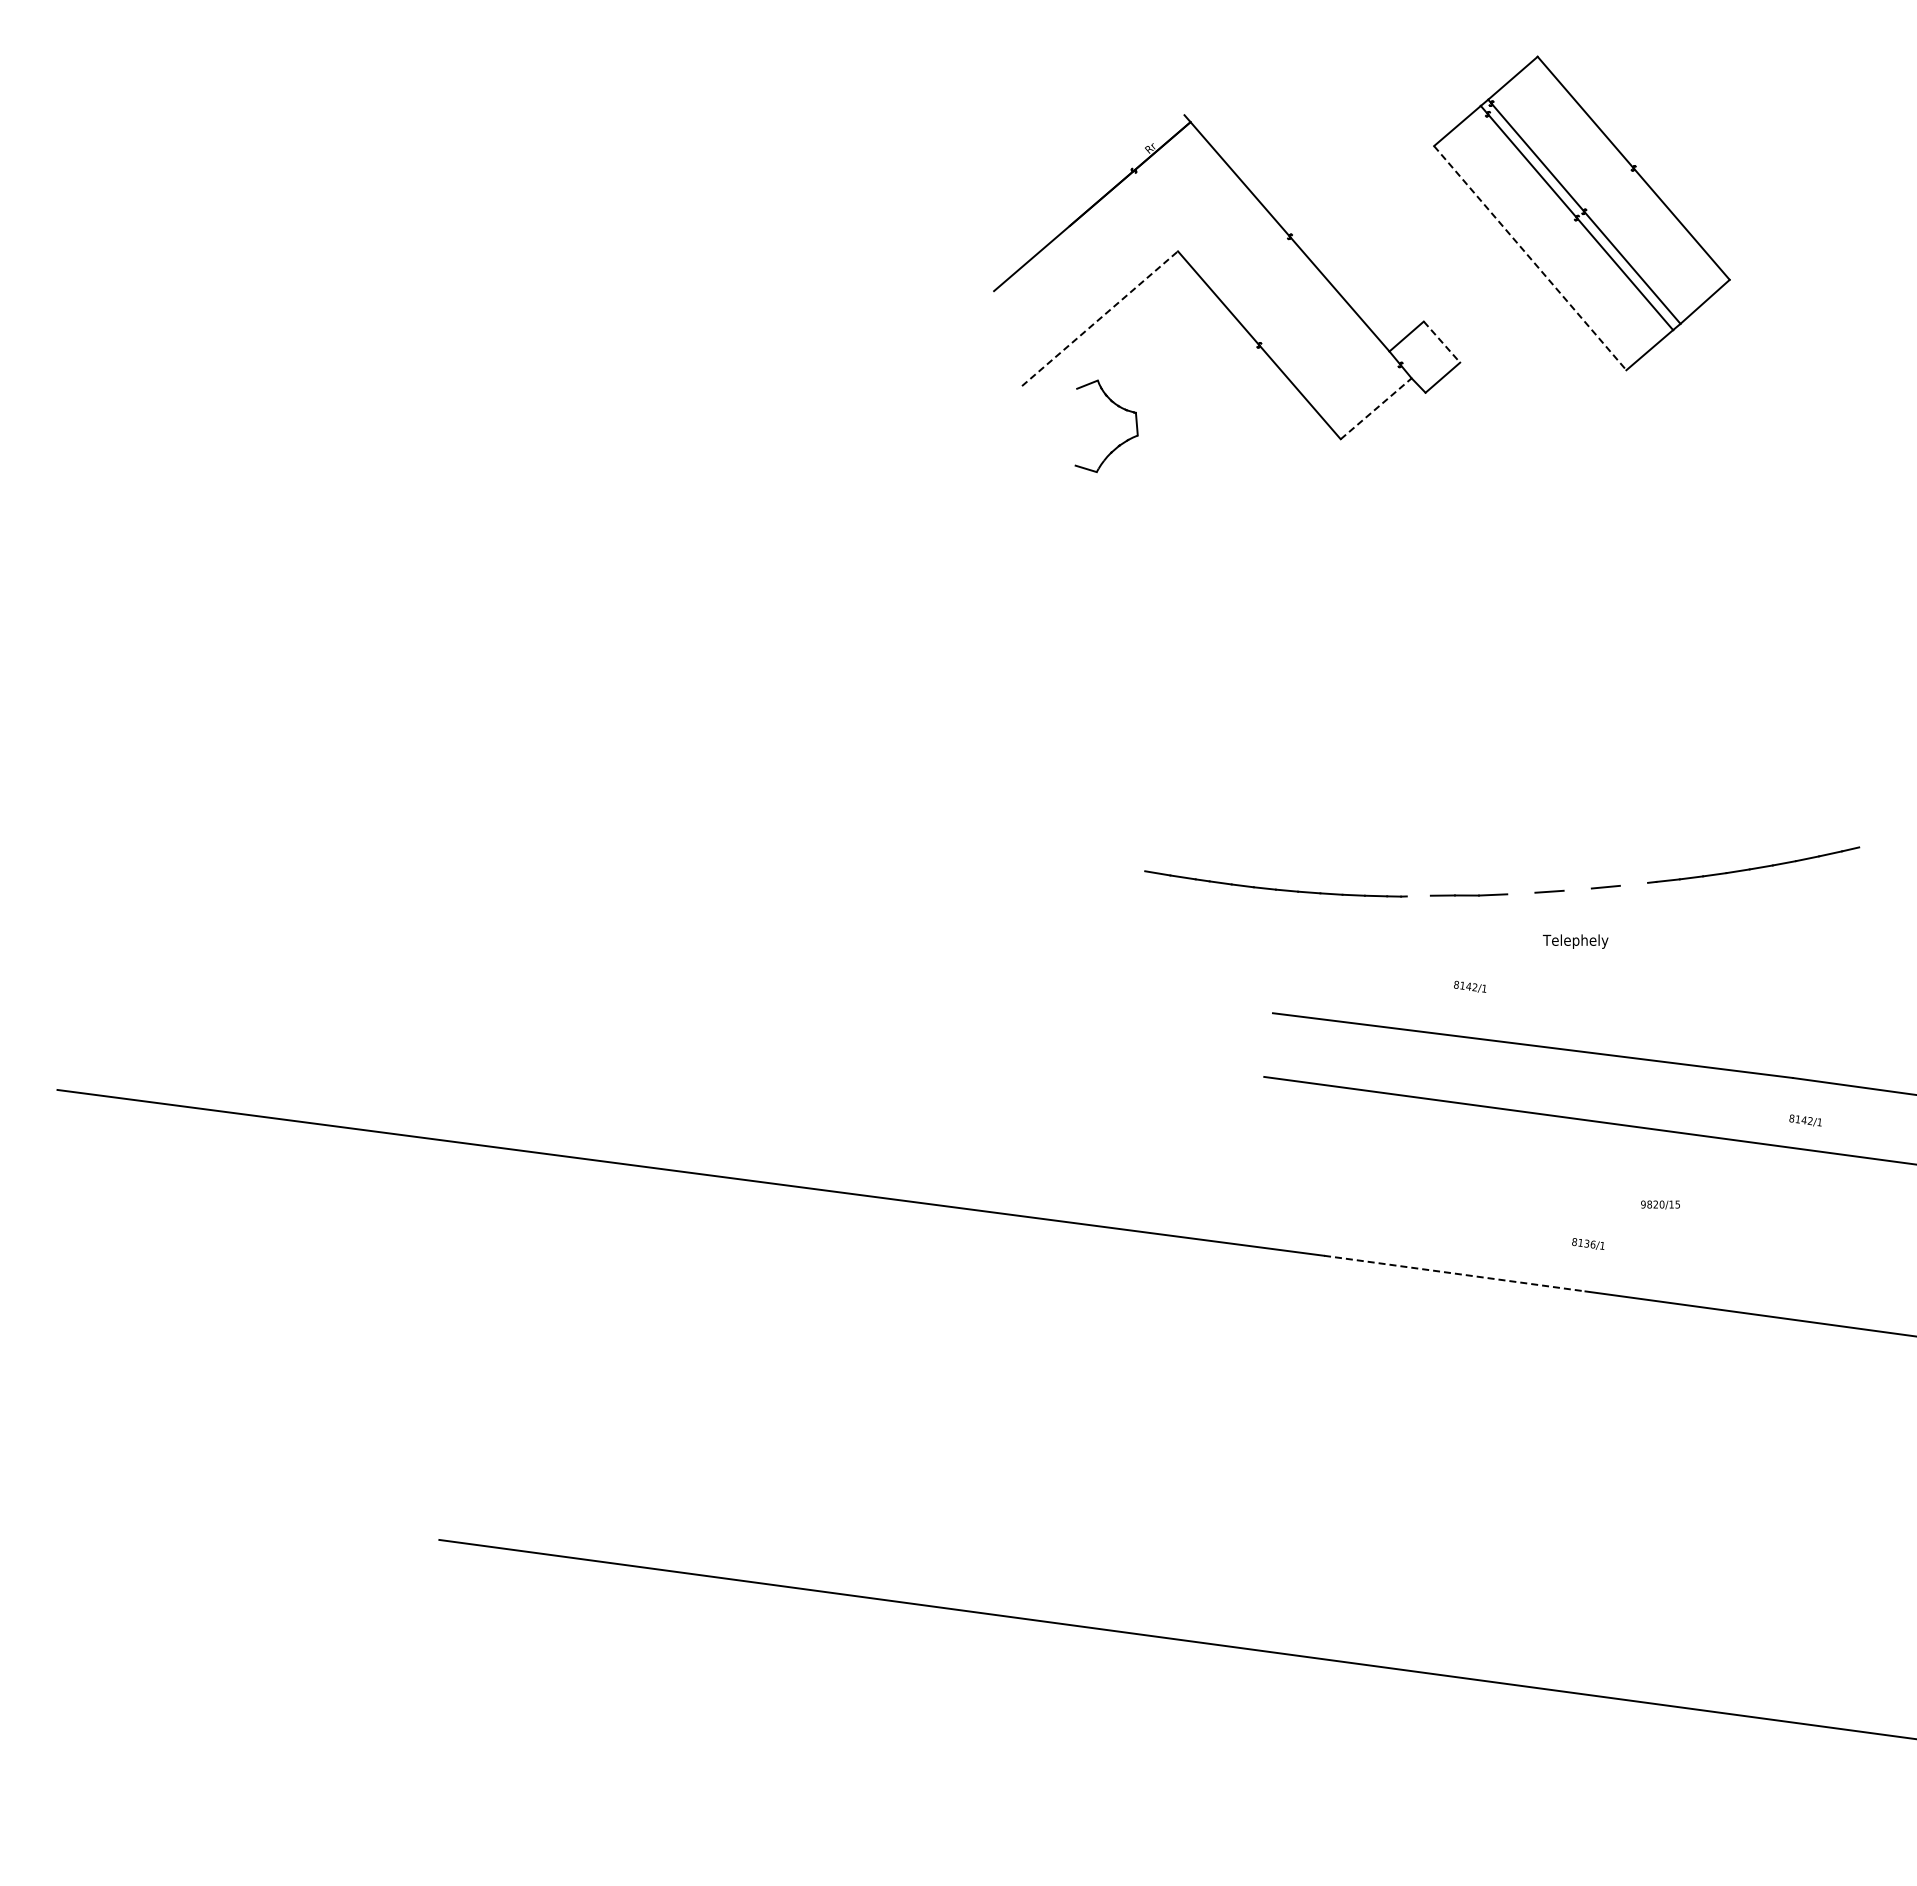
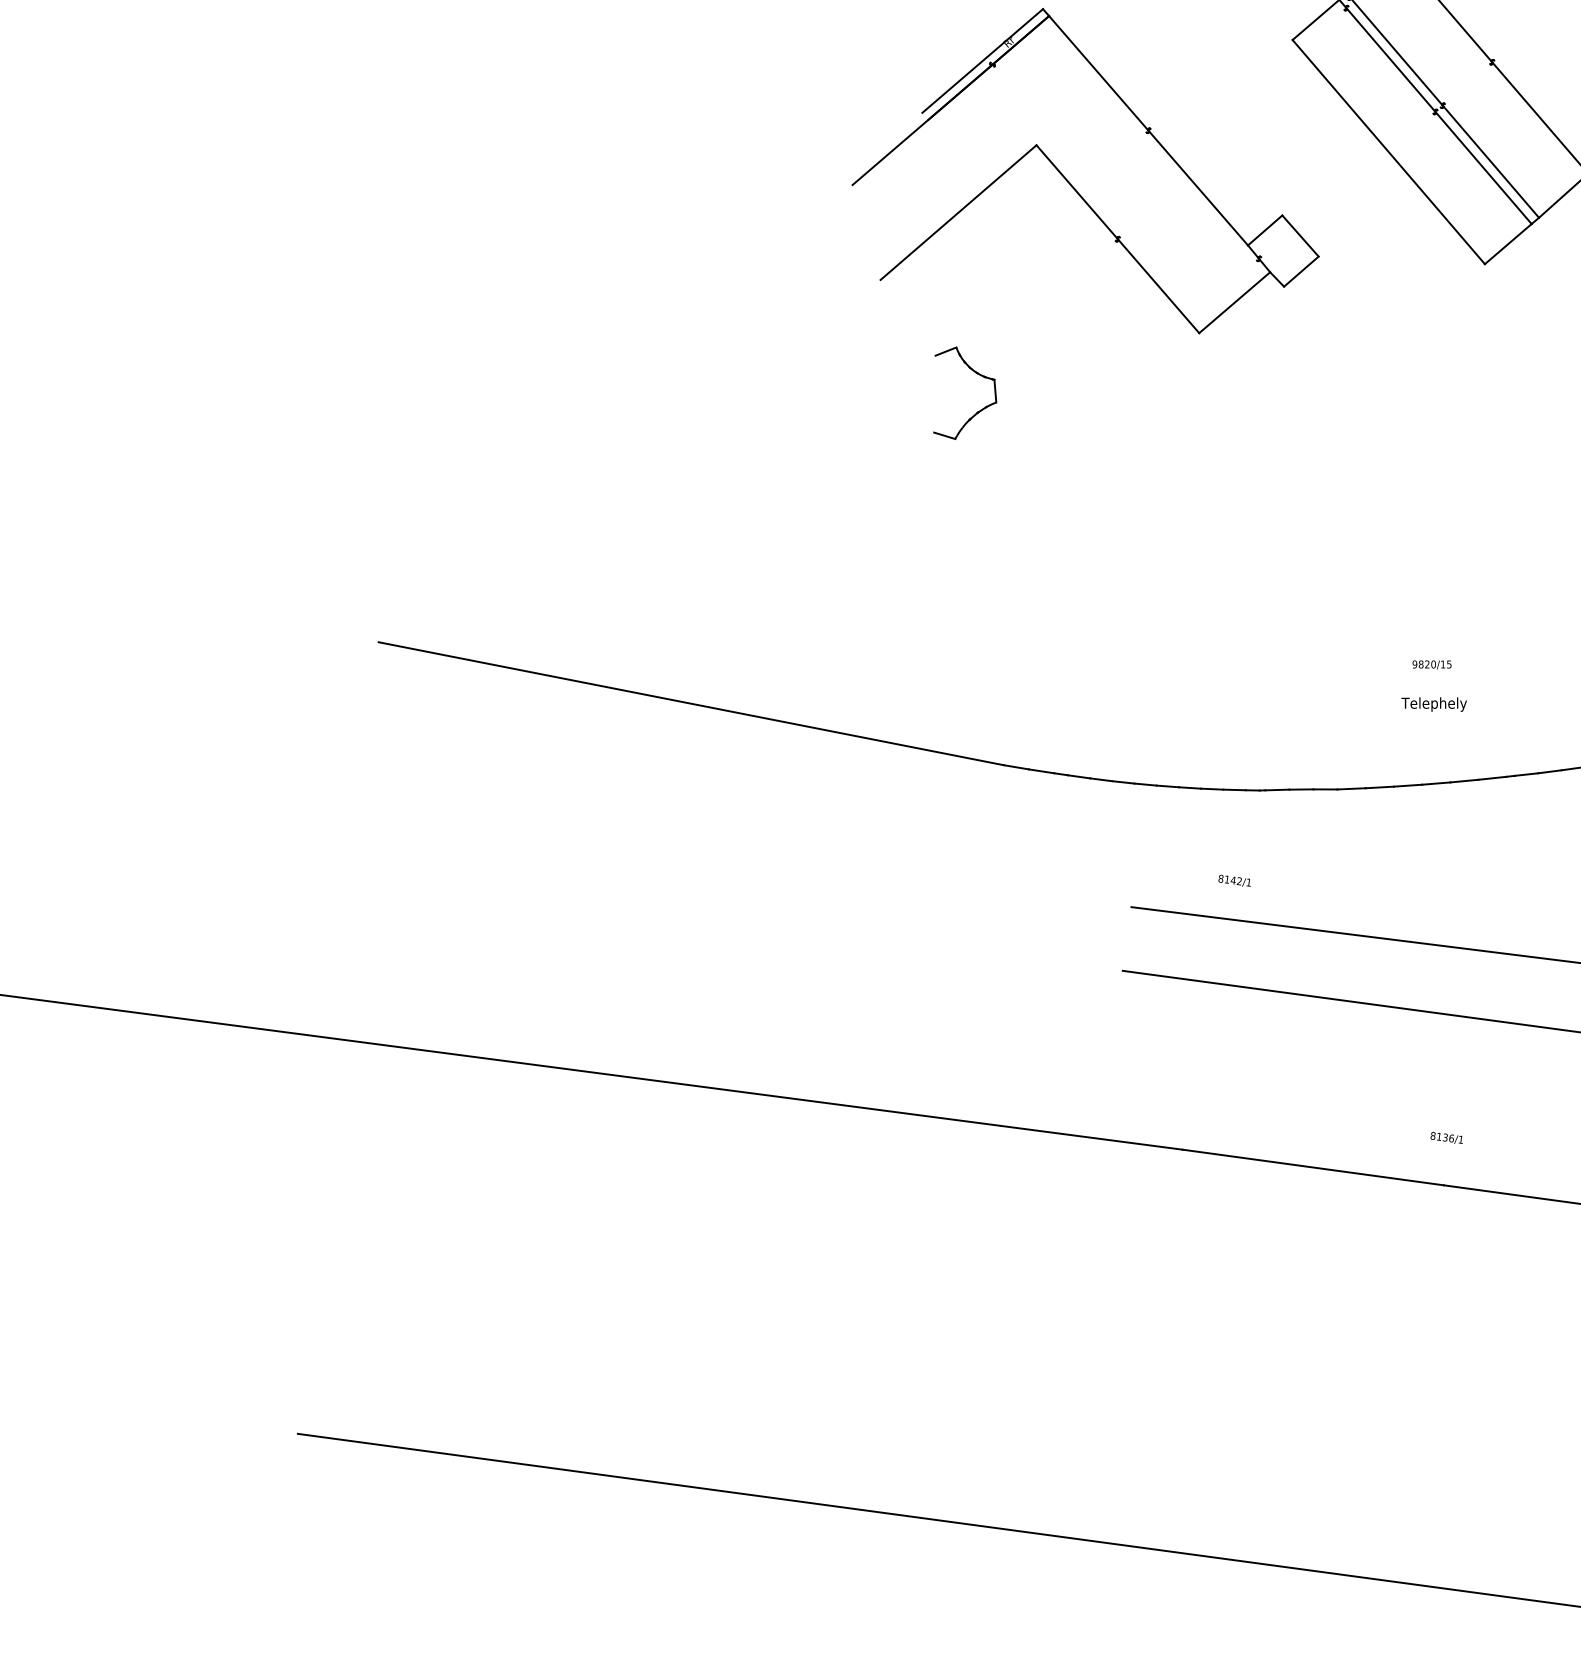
line: (1123, 166) -> (982, 60), added
line: (1530, 258) -> (1389, 152), dashed -> solid
line: (1100, 318) -> (959, 212), dashed -> solid
line: (1442, 342) -> (1301, 236), dashed -> solid
line: (1376, 408) -> (1235, 302), dashed -> solid
part: (1117, 445) -> (976, 412), moved
line: (832, 809) -> (691, 703), added
line: (1633, 883) -> (1492, 777), added
line: (1577, 889) -> (1436, 783), added
line: (1521, 893) -> (1380, 787), added
line: (1418, 895) -> (1277, 789), added
text: (1575, 941) -> (1434, 704), moved
text: (1470, 986) -> (1235, 880), moved
text: (1660, 1204) -> (1432, 664), moved
line: (1454, 1273) -> (1313, 1167), dashed -> solid

